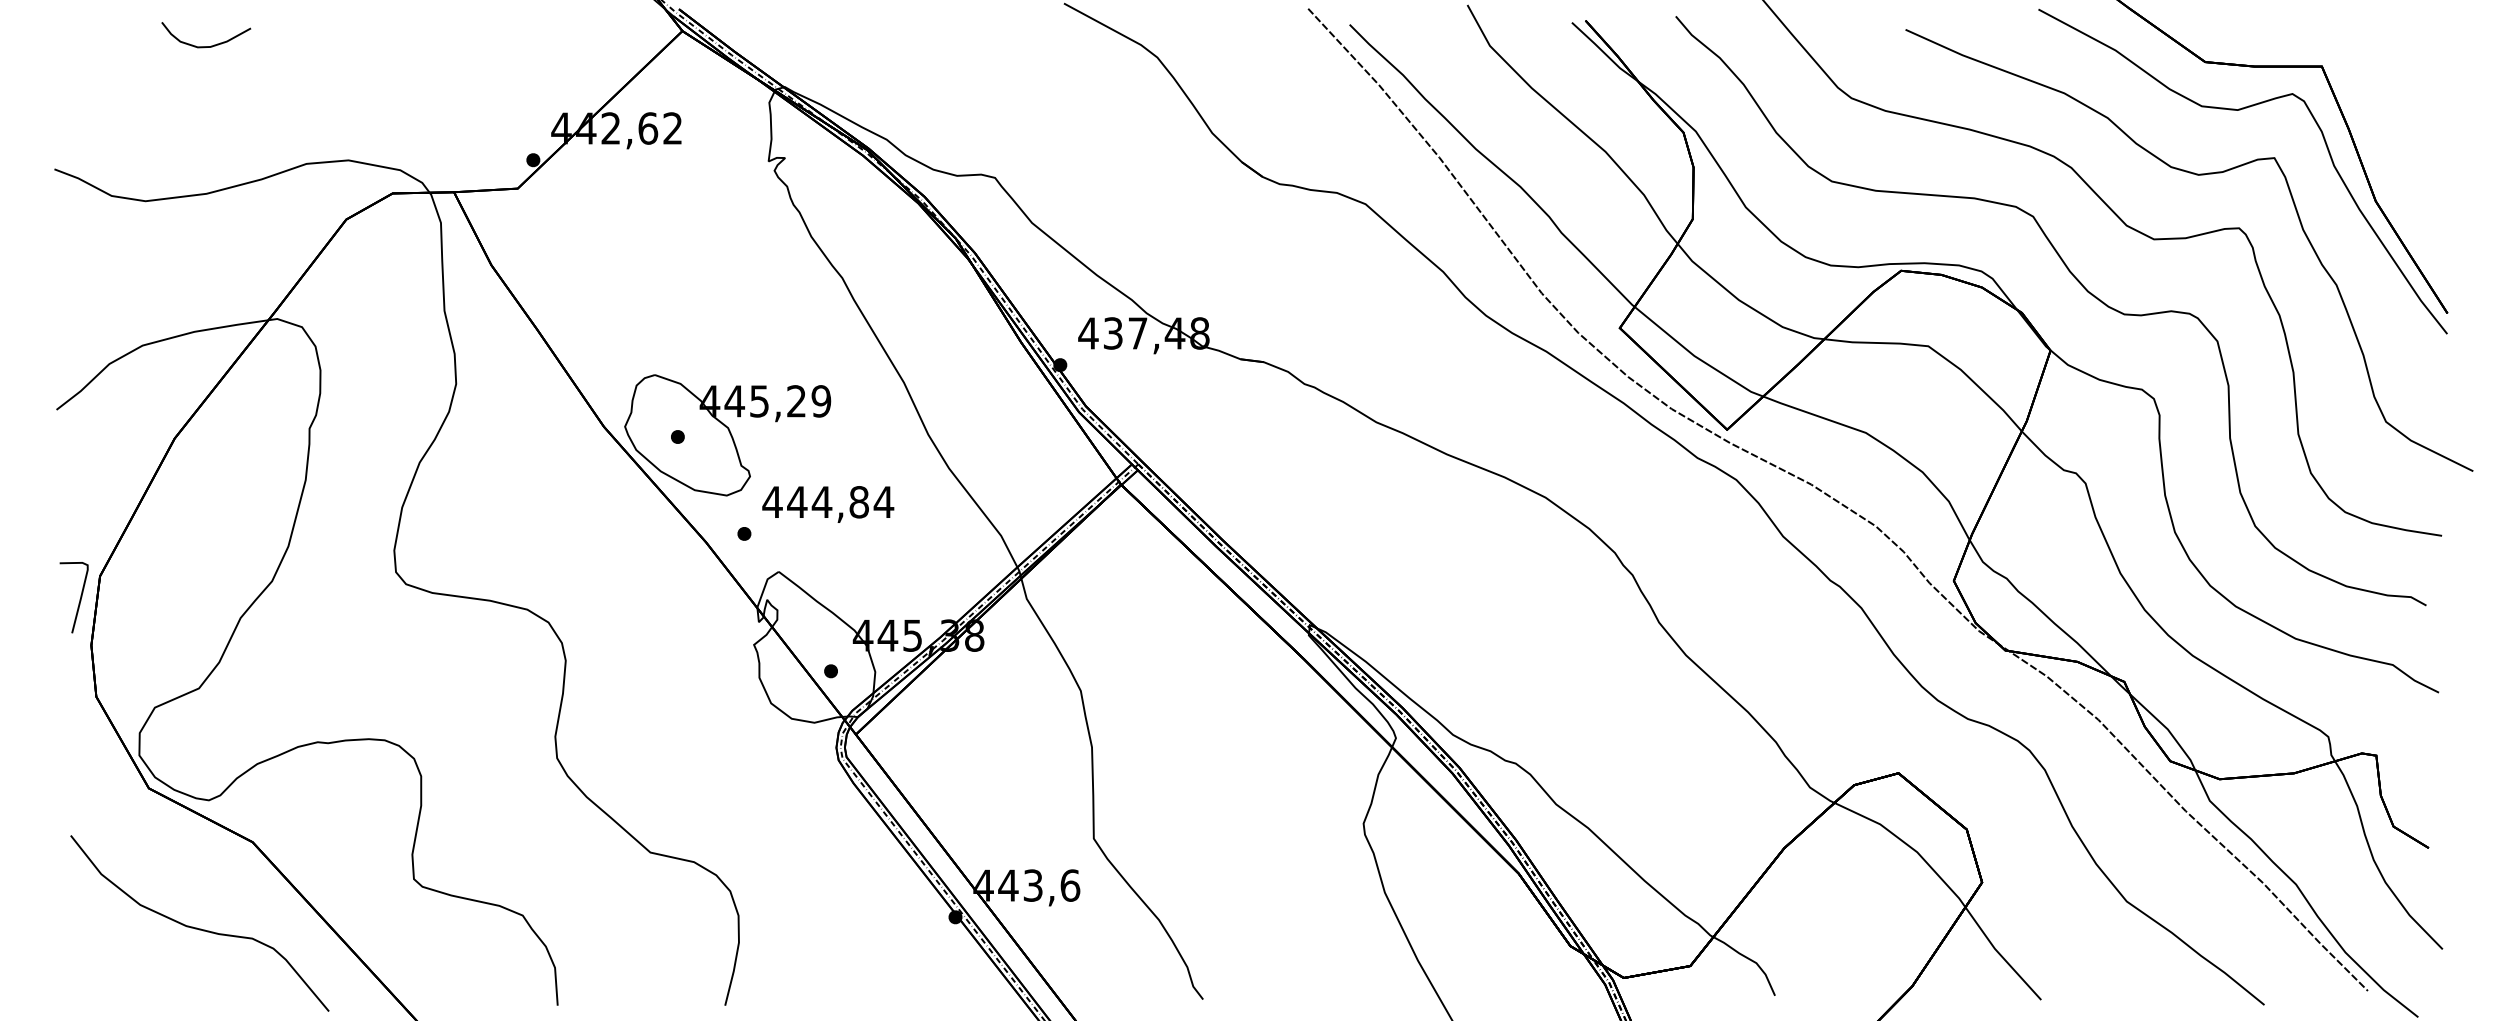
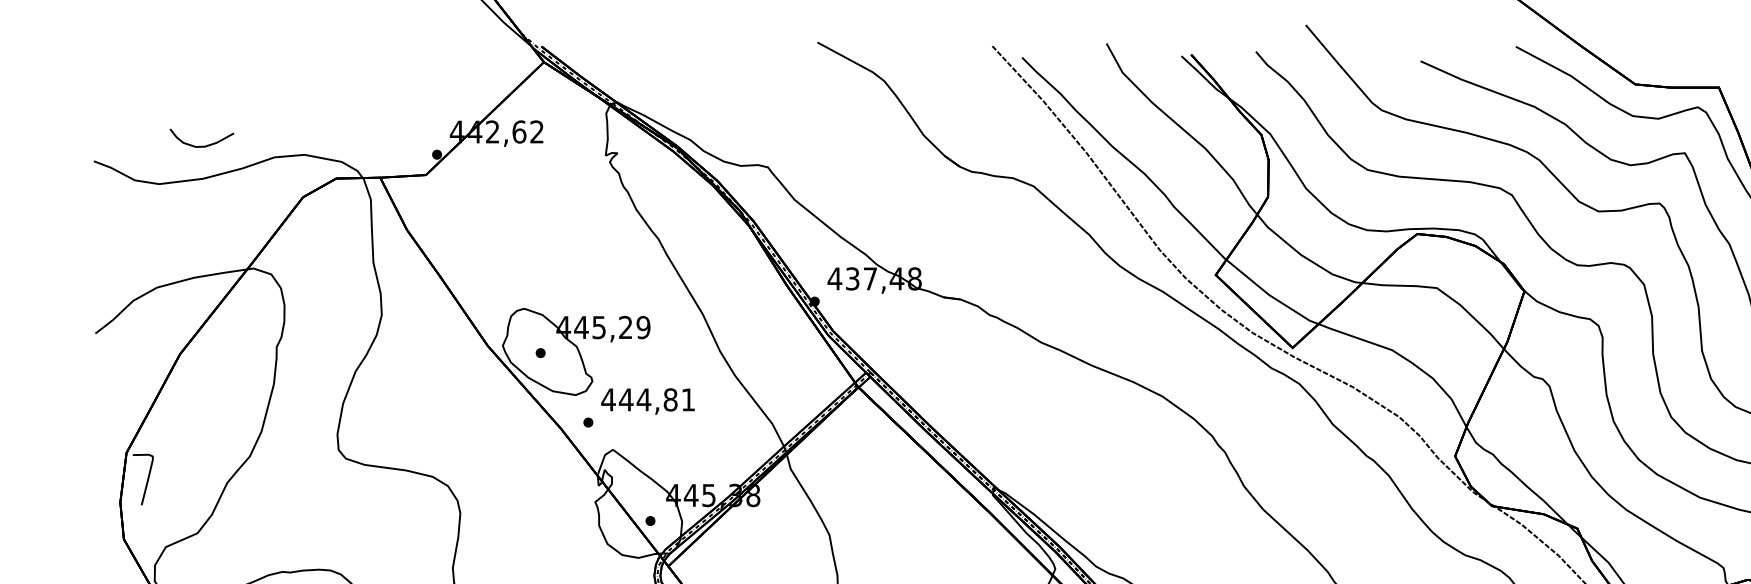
curve: (206, 46) -> (202, 146), moved
text: (883, 501) -> (688, 399), 444,84 -> 444,81
curve: (79, 599) -> (146, 481), moved

